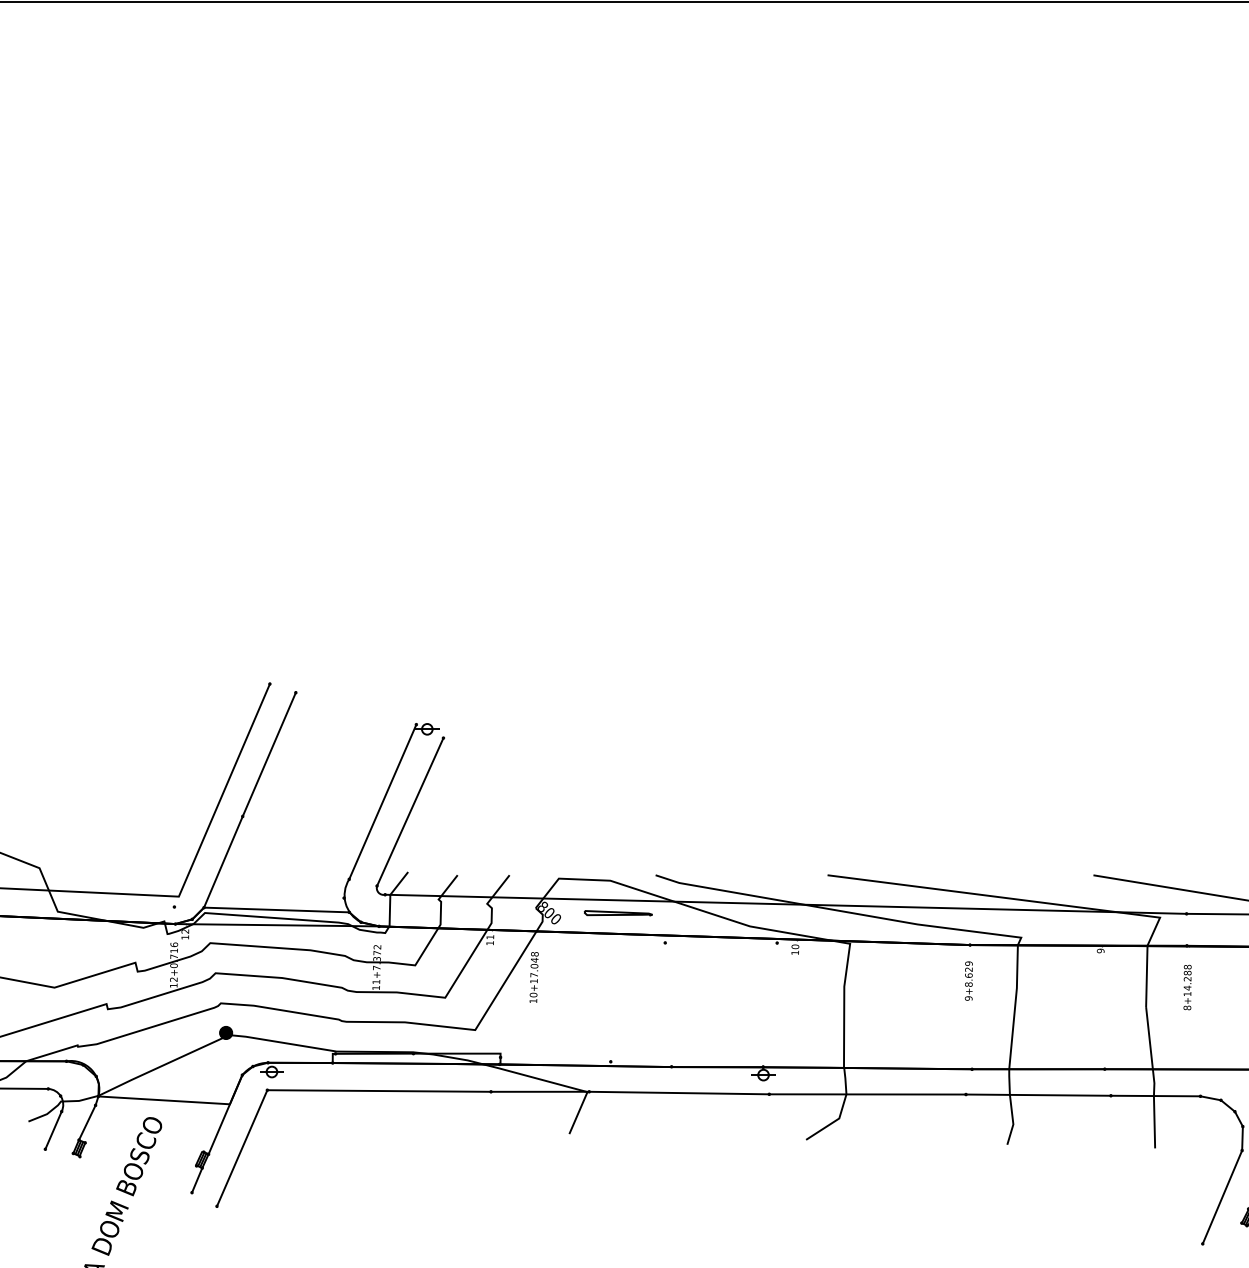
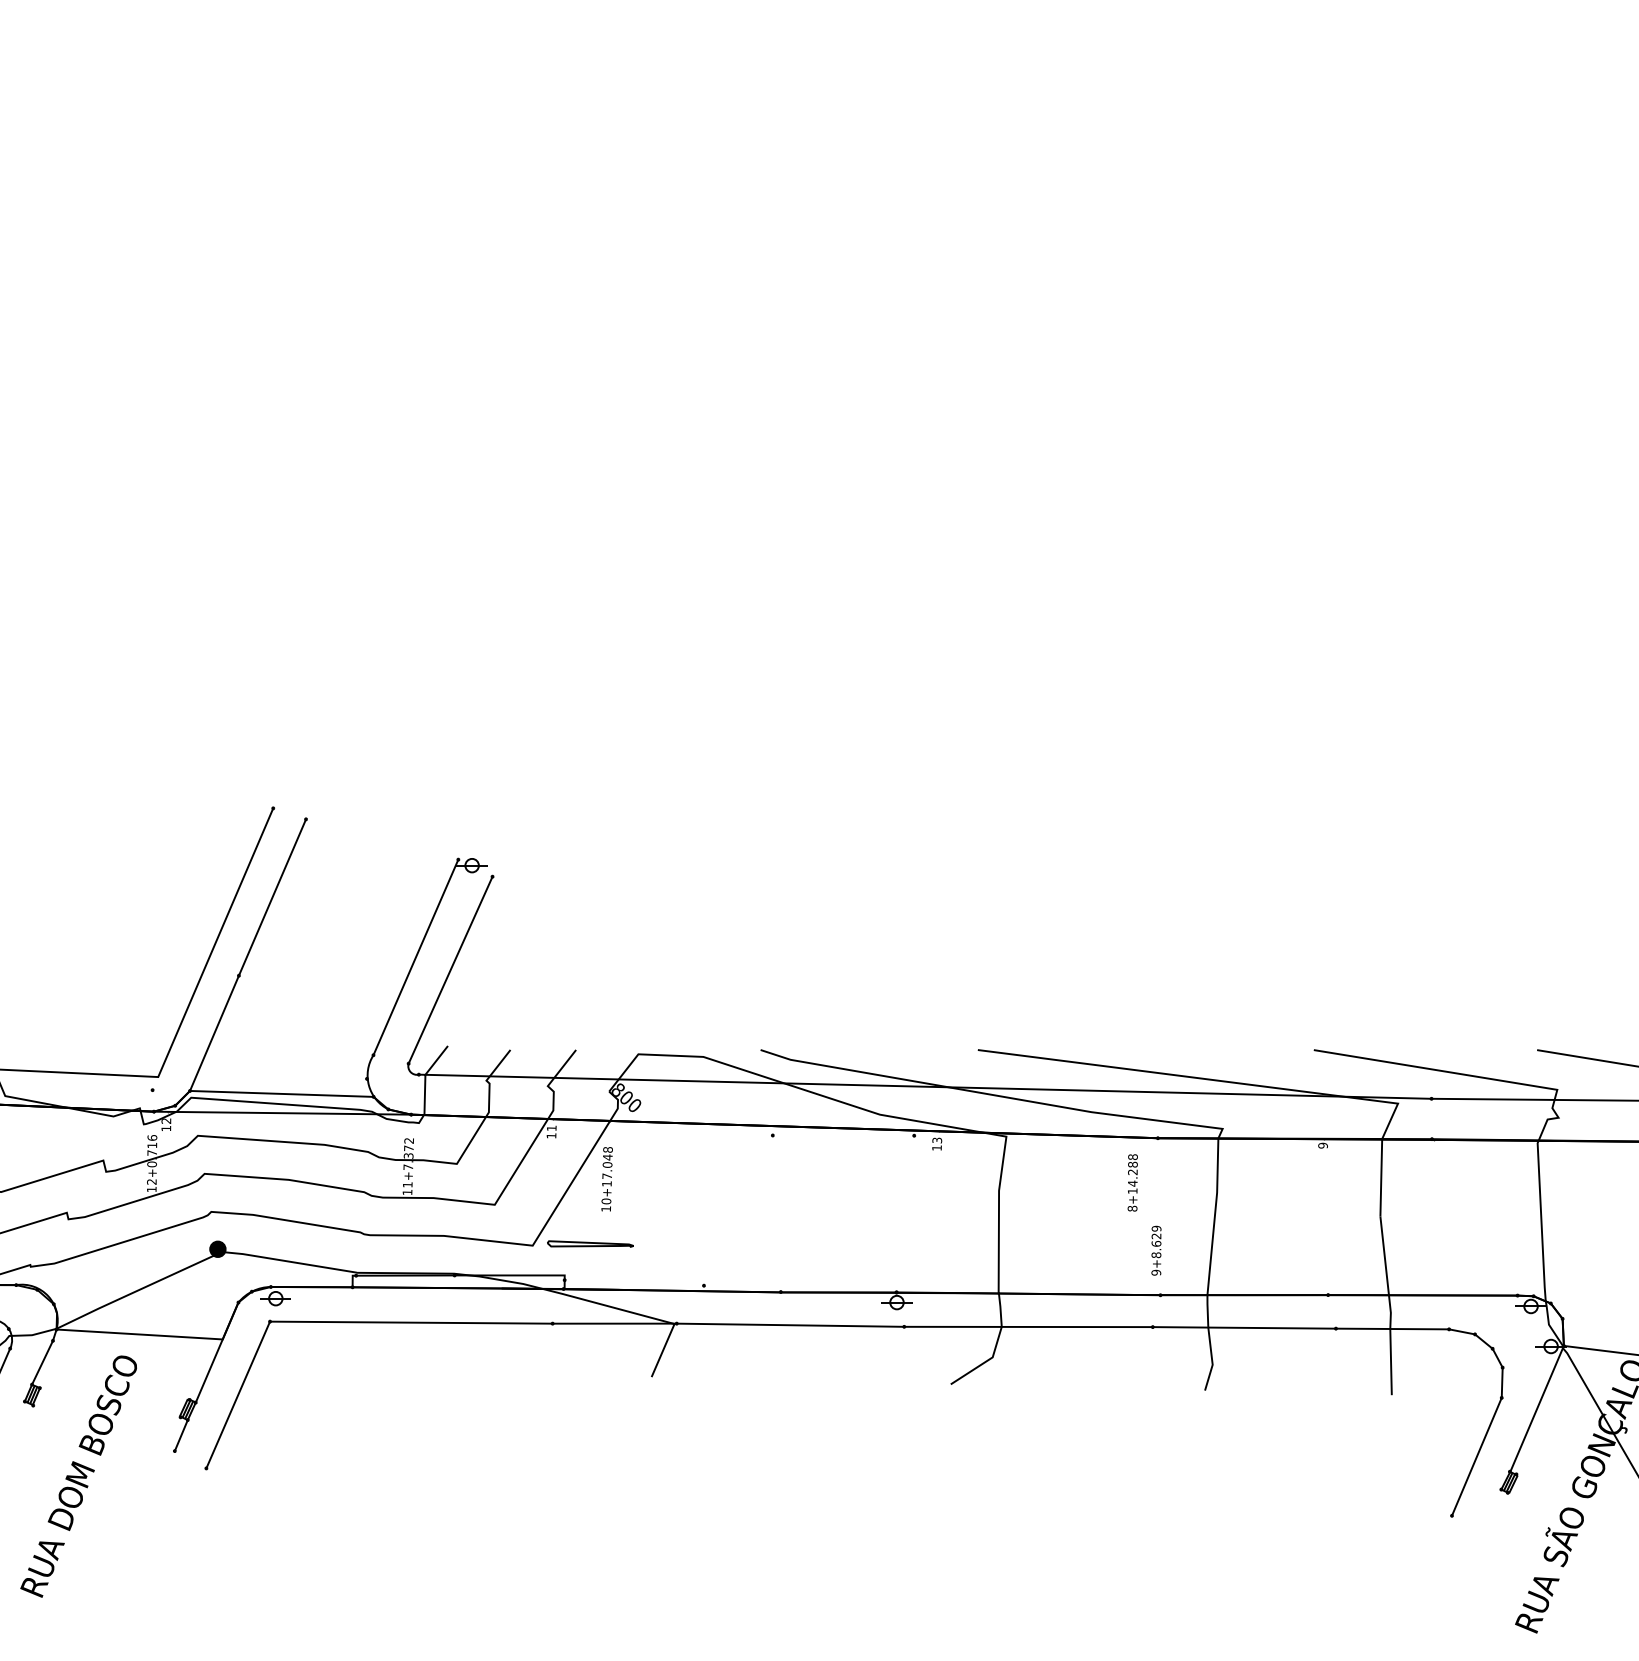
part: (618, 912) -> (590, 1243), moved
text: (795, 946) -> (937, 1140), 10 -> 13
text: (968, 980) -> (1156, 1250), moved
text: (1187, 987) -> (1132, 1182), moved

